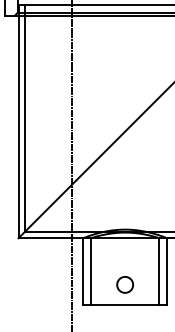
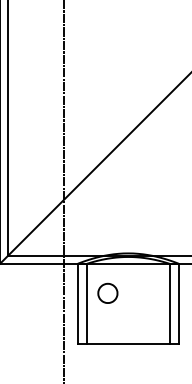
part: (124, 284) -> (107, 292), moved

